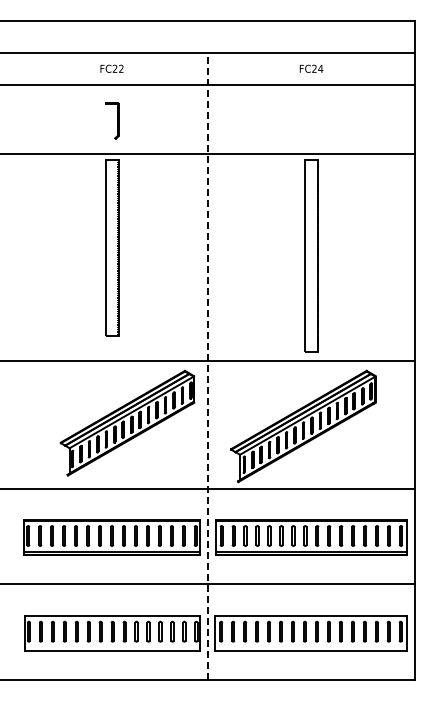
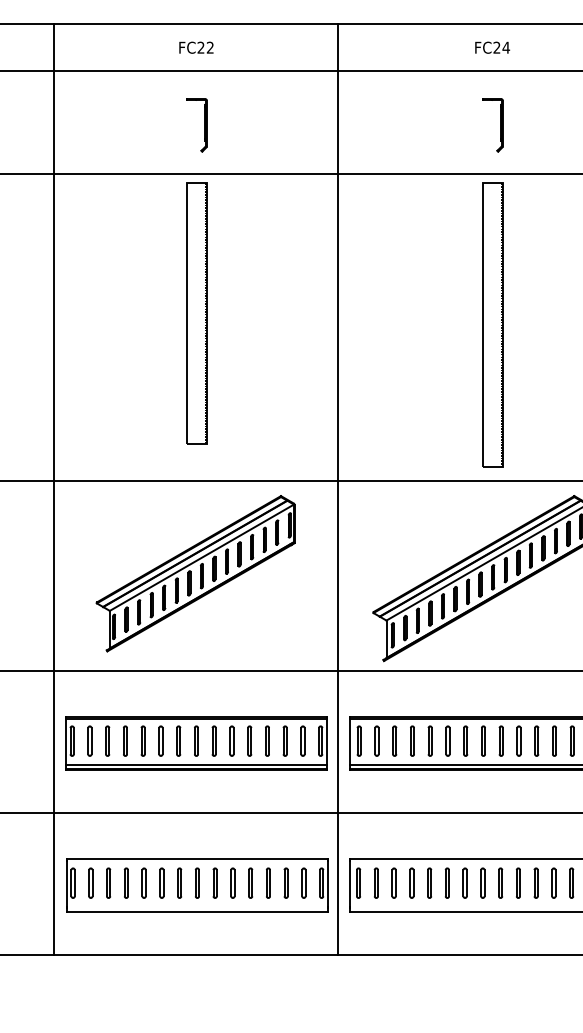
part: (311, 120) -> (492, 124), added
line: (16, 365) -> (54, 488), added
line: (207, 366) -> (338, 489), dashed -> solid
part: (127, 422) -> (195, 572), moved

